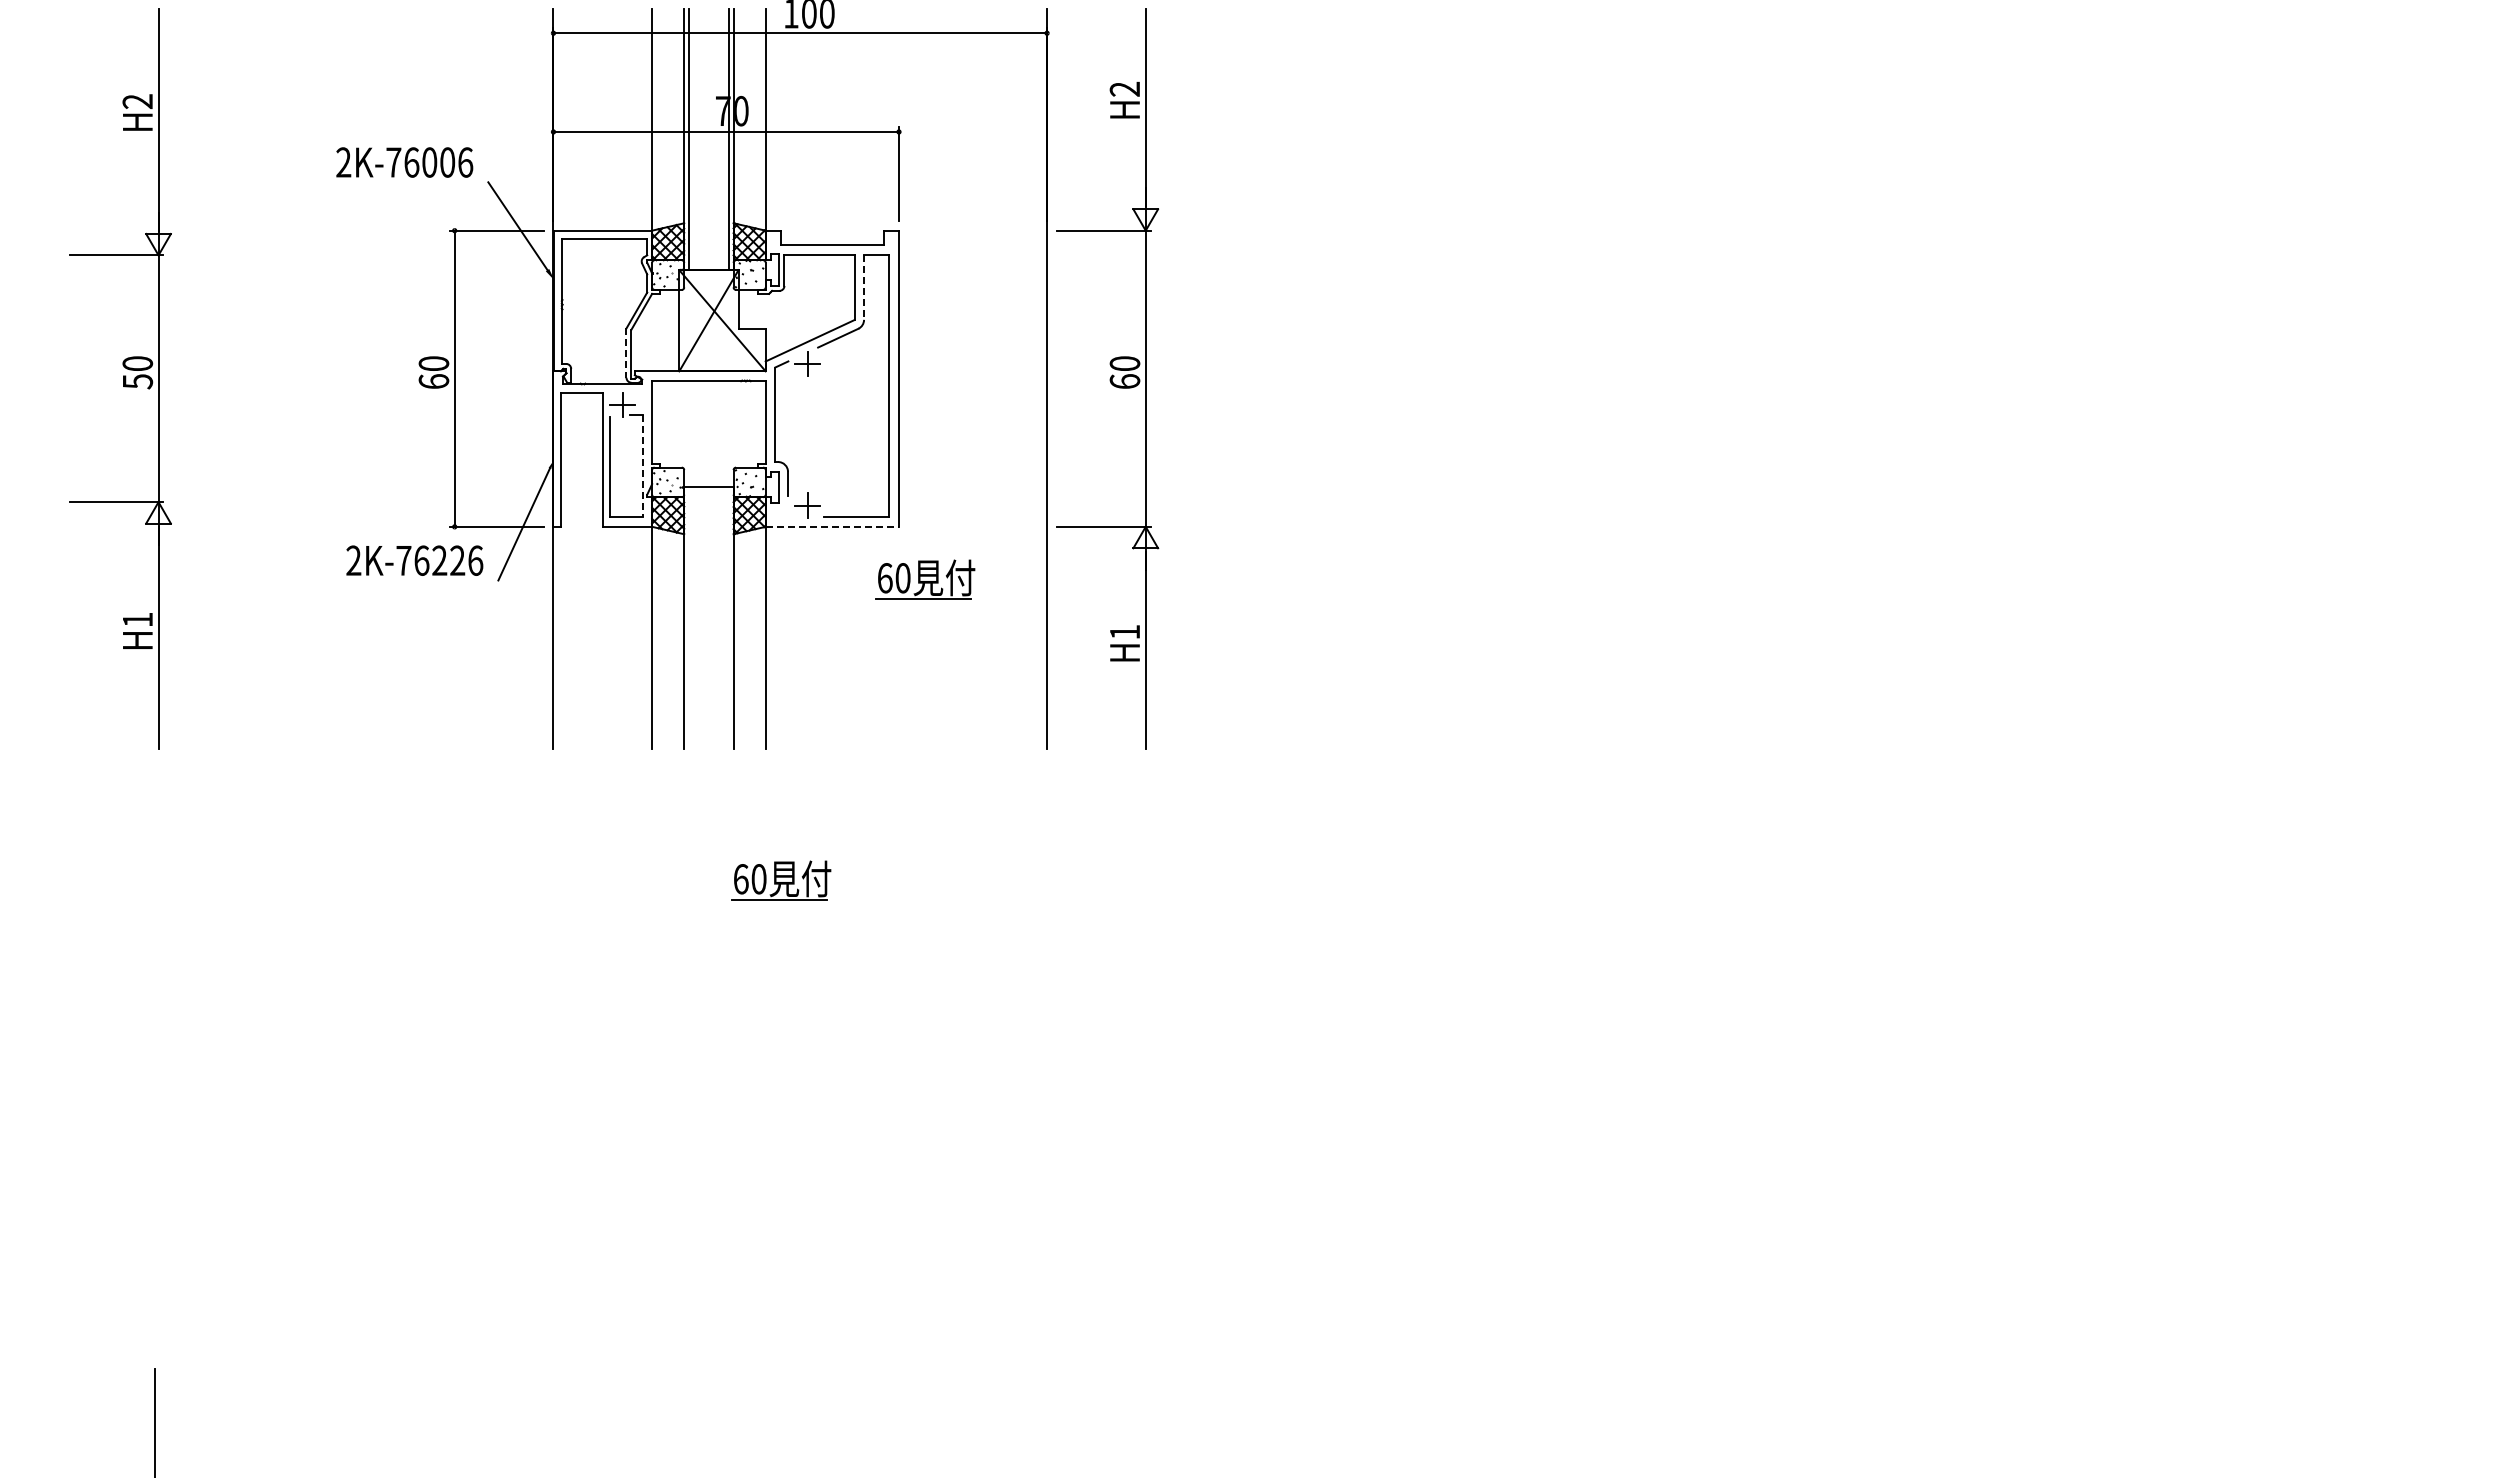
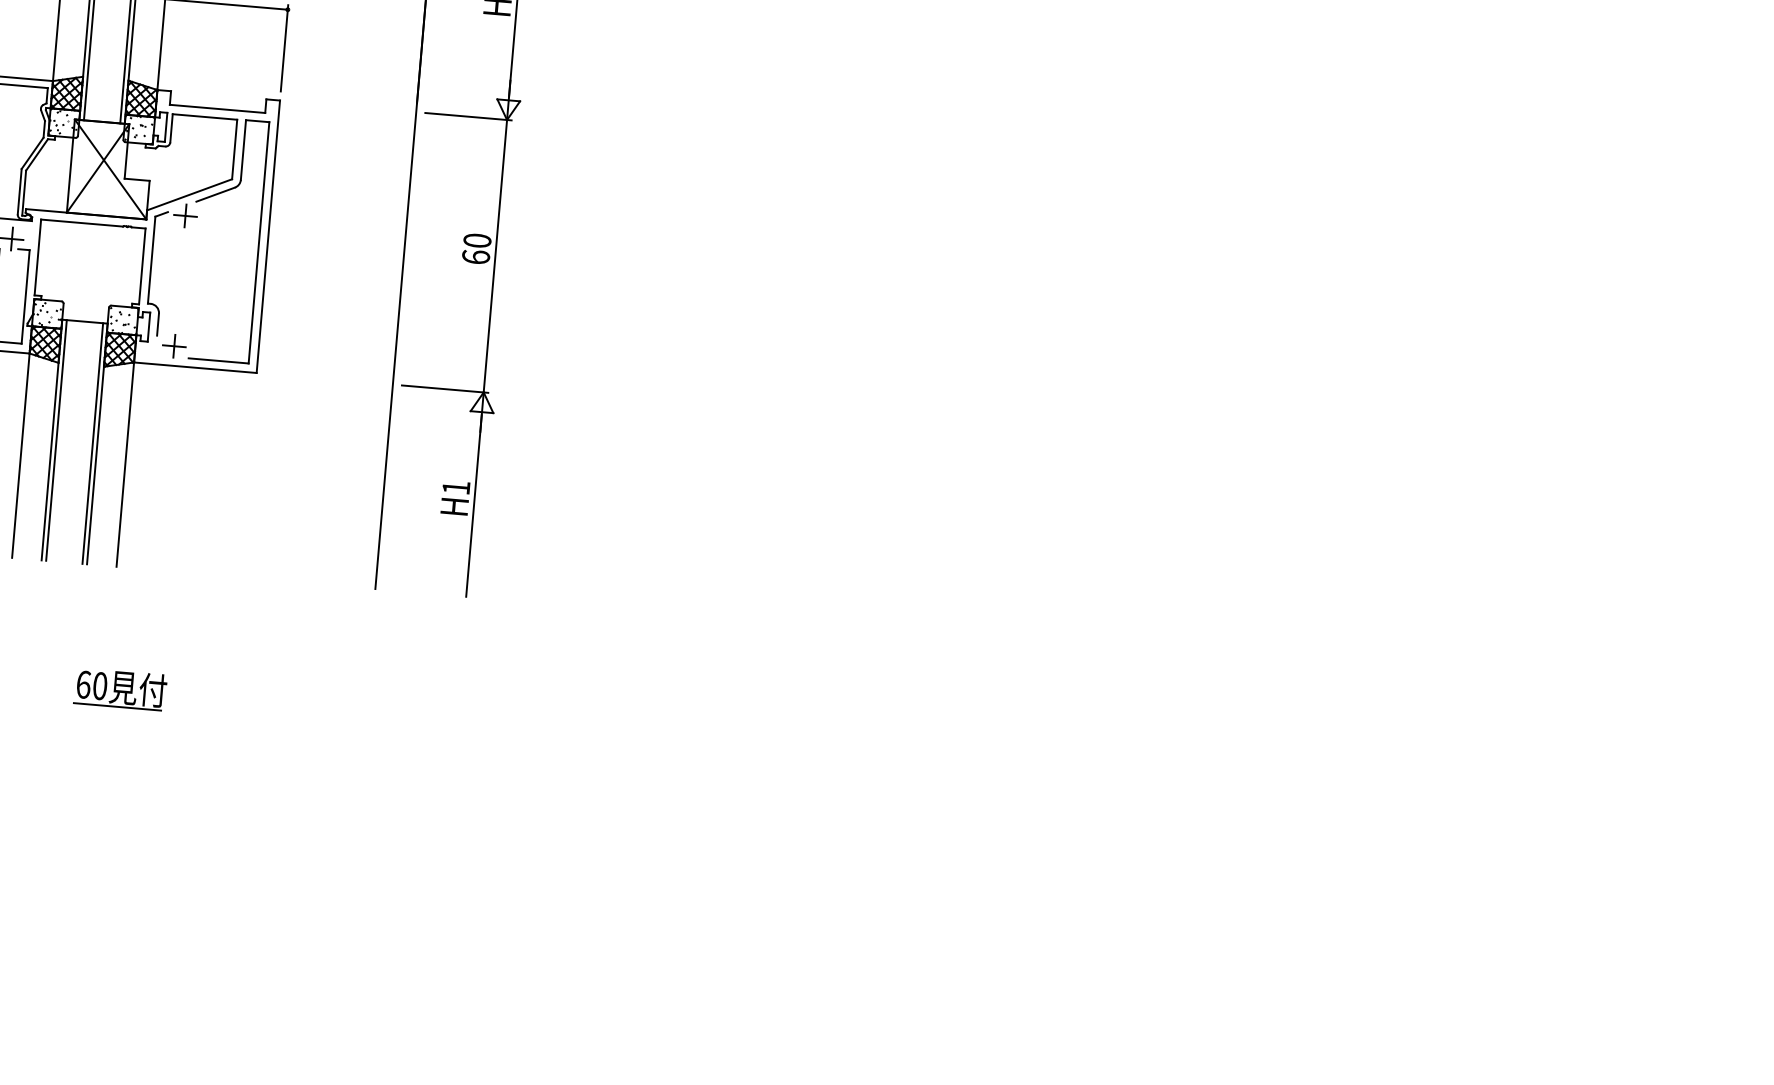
line: (864, 287) -> (243, 150), dashed -> solid
line: (626, 353) -> (19, 192), dashed -> solid
line: (642, 466) -> (25, 297), dashed -> solid
line: (832, 526) -> (195, 367), dashed -> solid
part: (925, 579) -> (276, 423), removed
line: (689, 617) -> (56, 439), added
line: (728, 617) -> (92, 442), added

